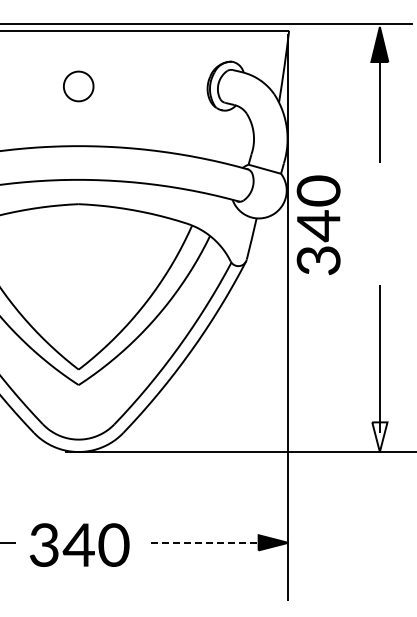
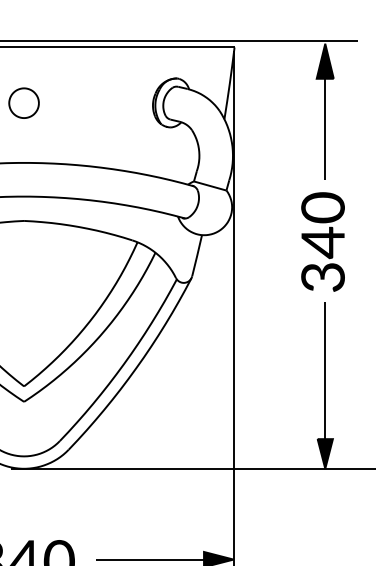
text: (318, 225) -> (322, 242), moved
fill: (379, 437) -> (324, 454), added
line: (207, 542) -> (152, 559), dashed -> solid

